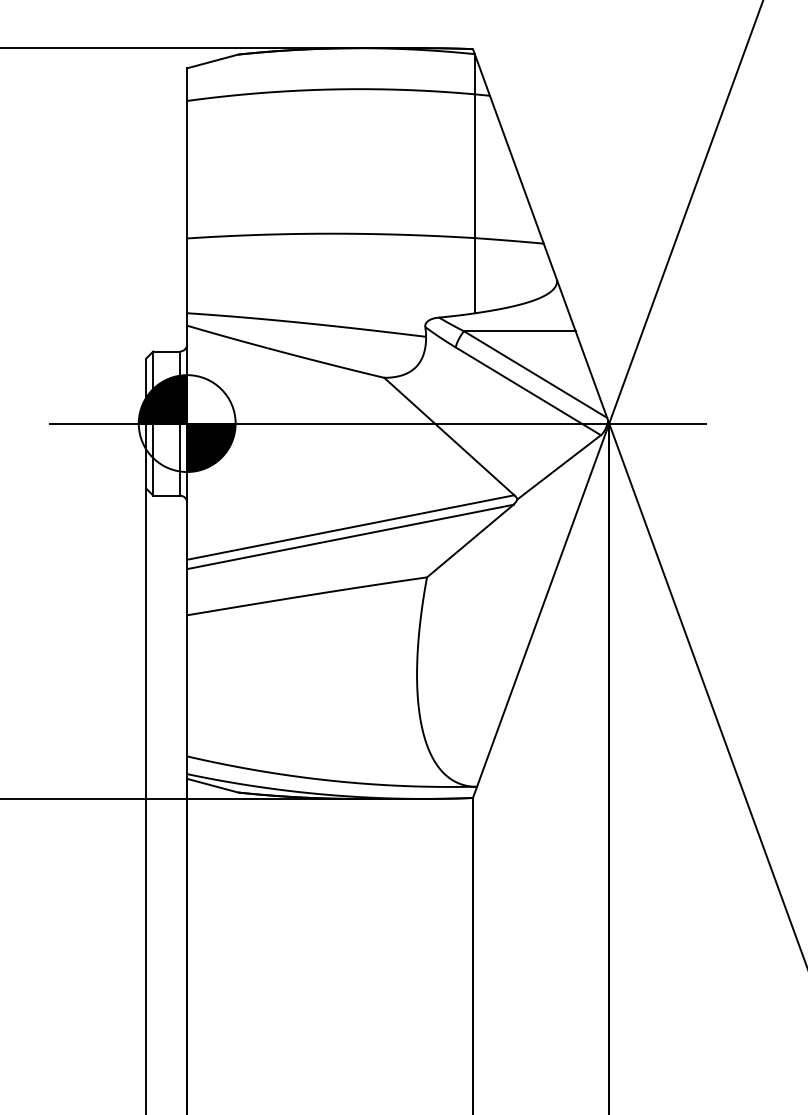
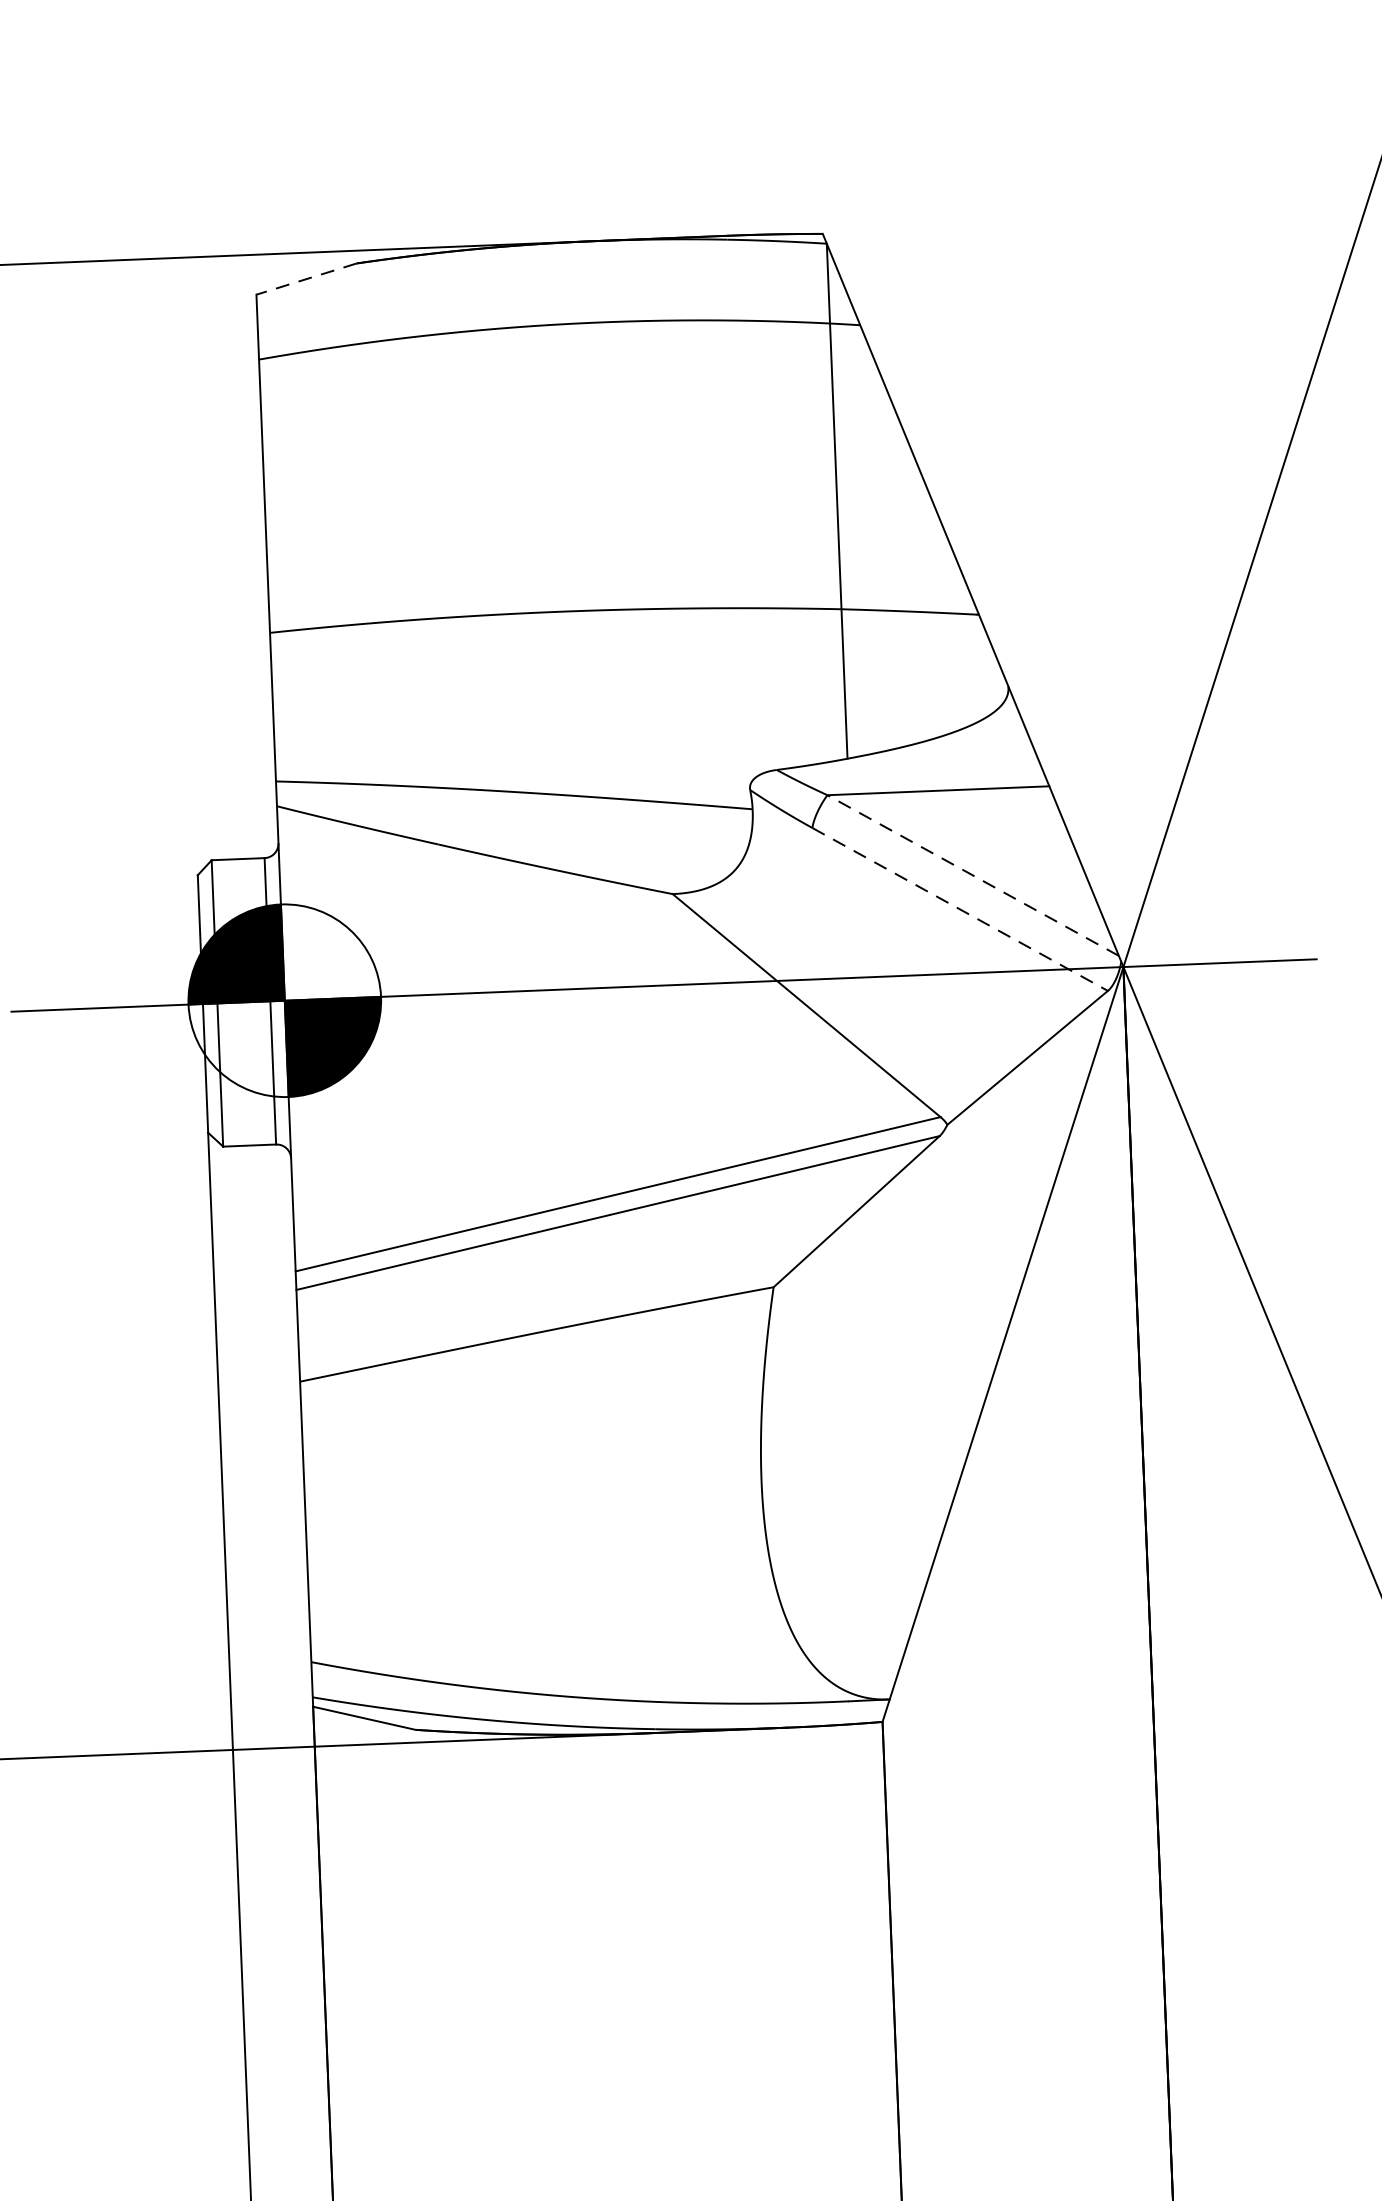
line: (212, 61) -> (306, 279), solid -> dashed
line: (535, 374) -> (972, 875), solid -> dashed
line: (528, 391) -> (960, 909), solid -> dashed

